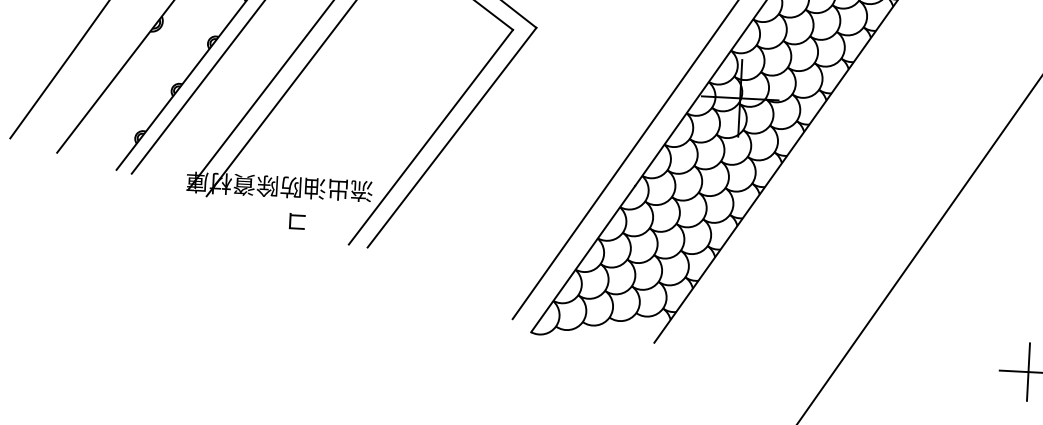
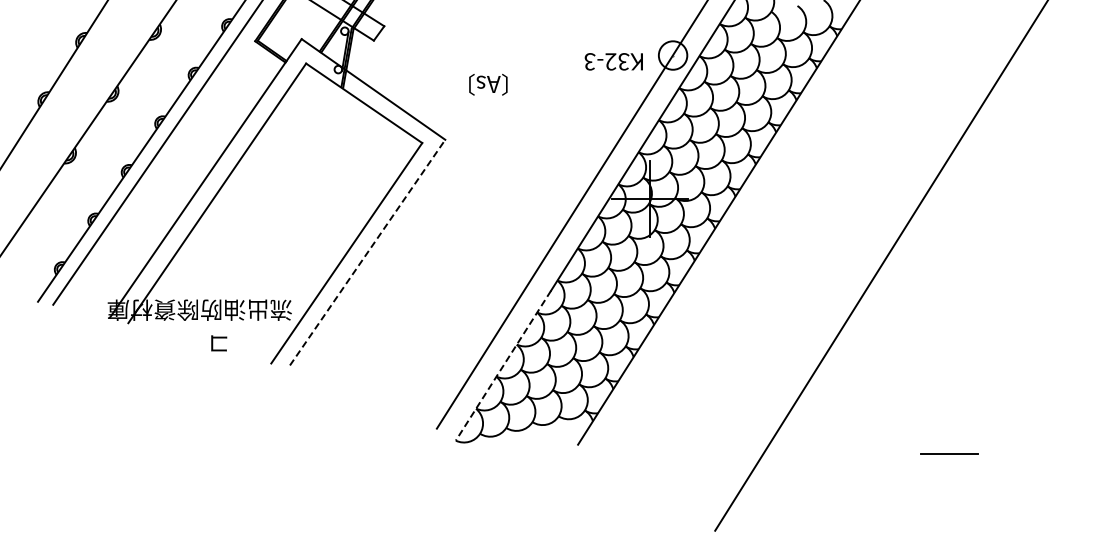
line: (451, 137) -> (367, 252), solid -> dashed
line: (583, 258) -> (503, 365), solid -> dashed
line: (1028, 371) -> (949, 453), removed

